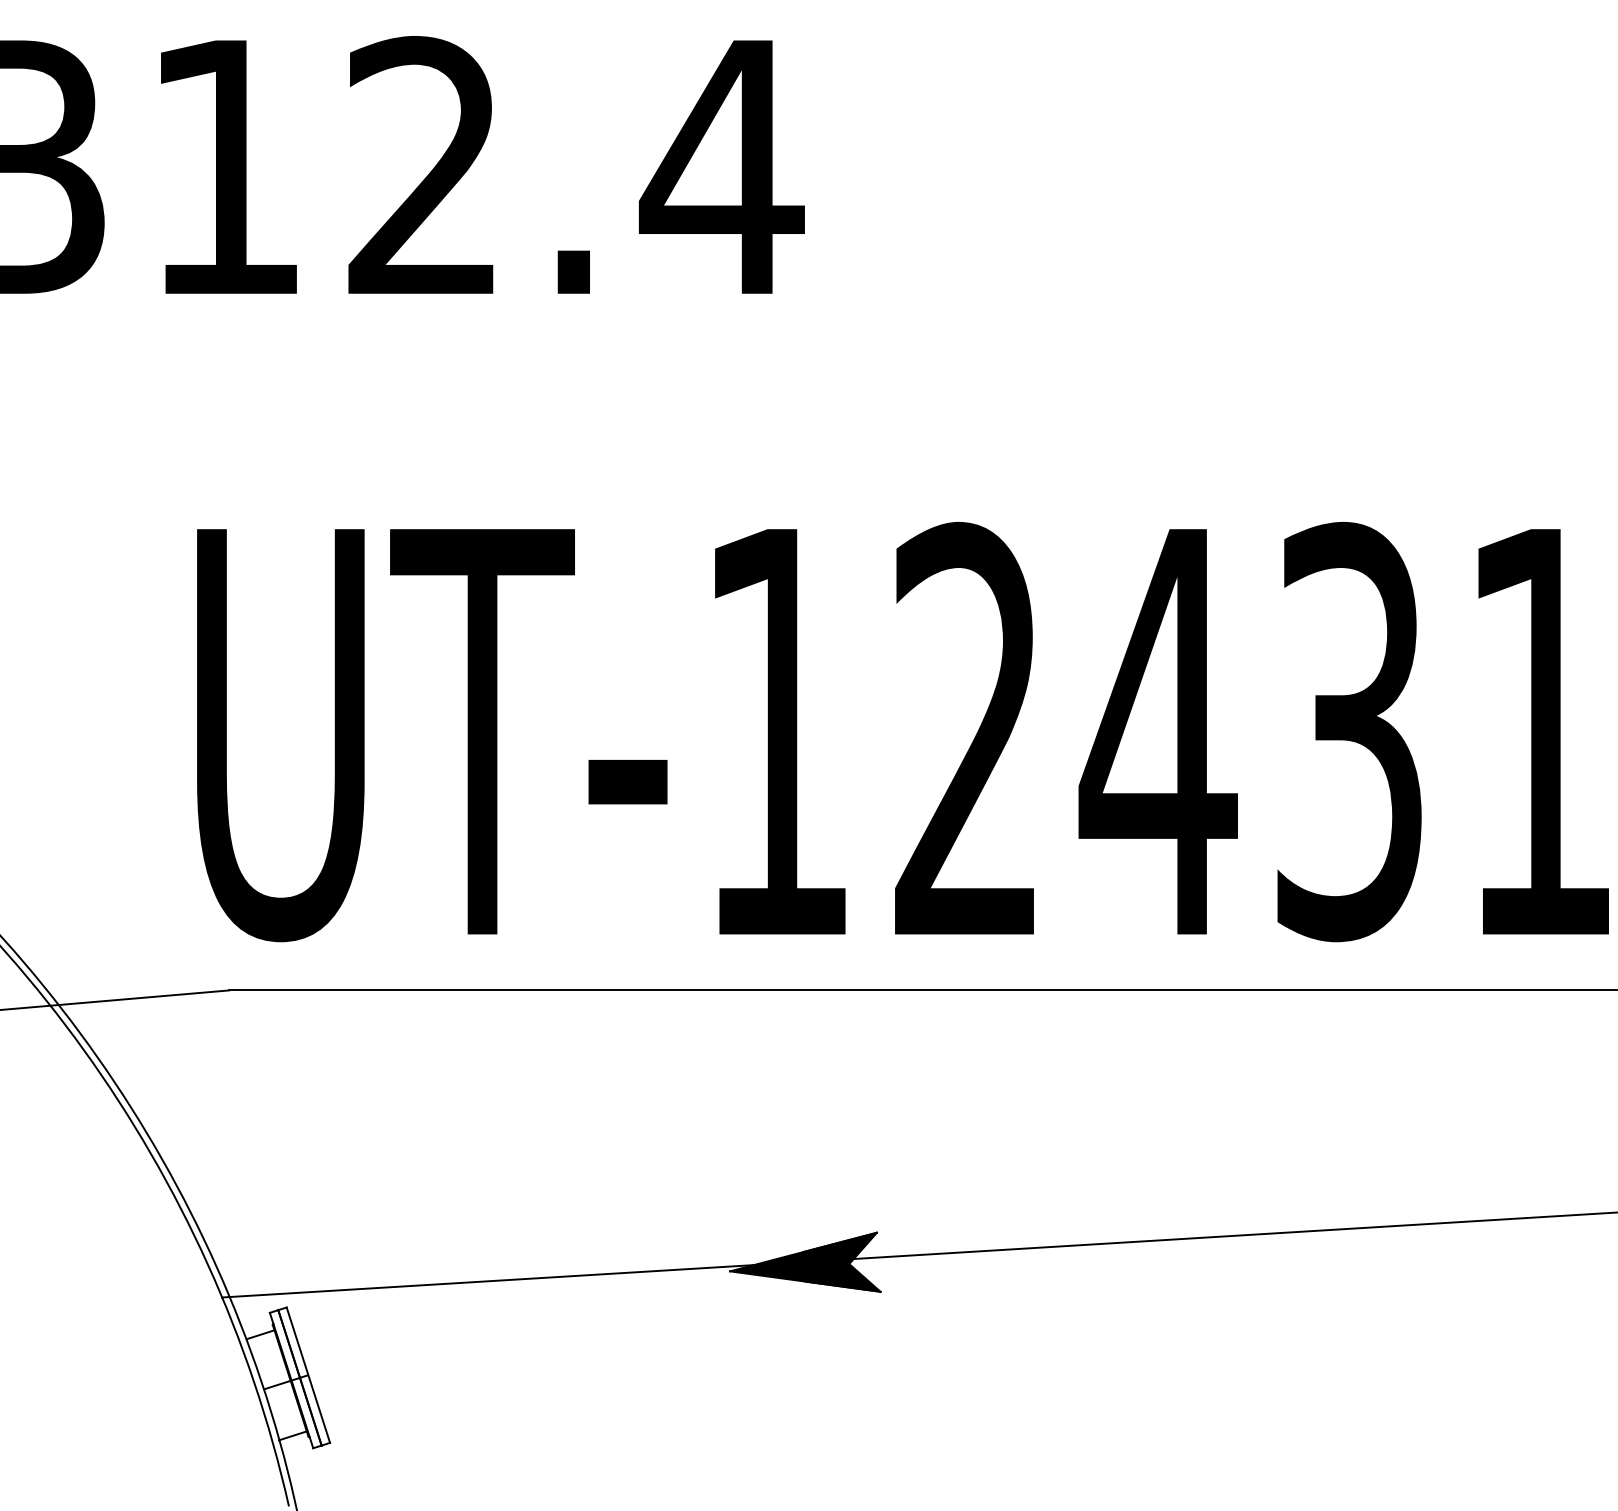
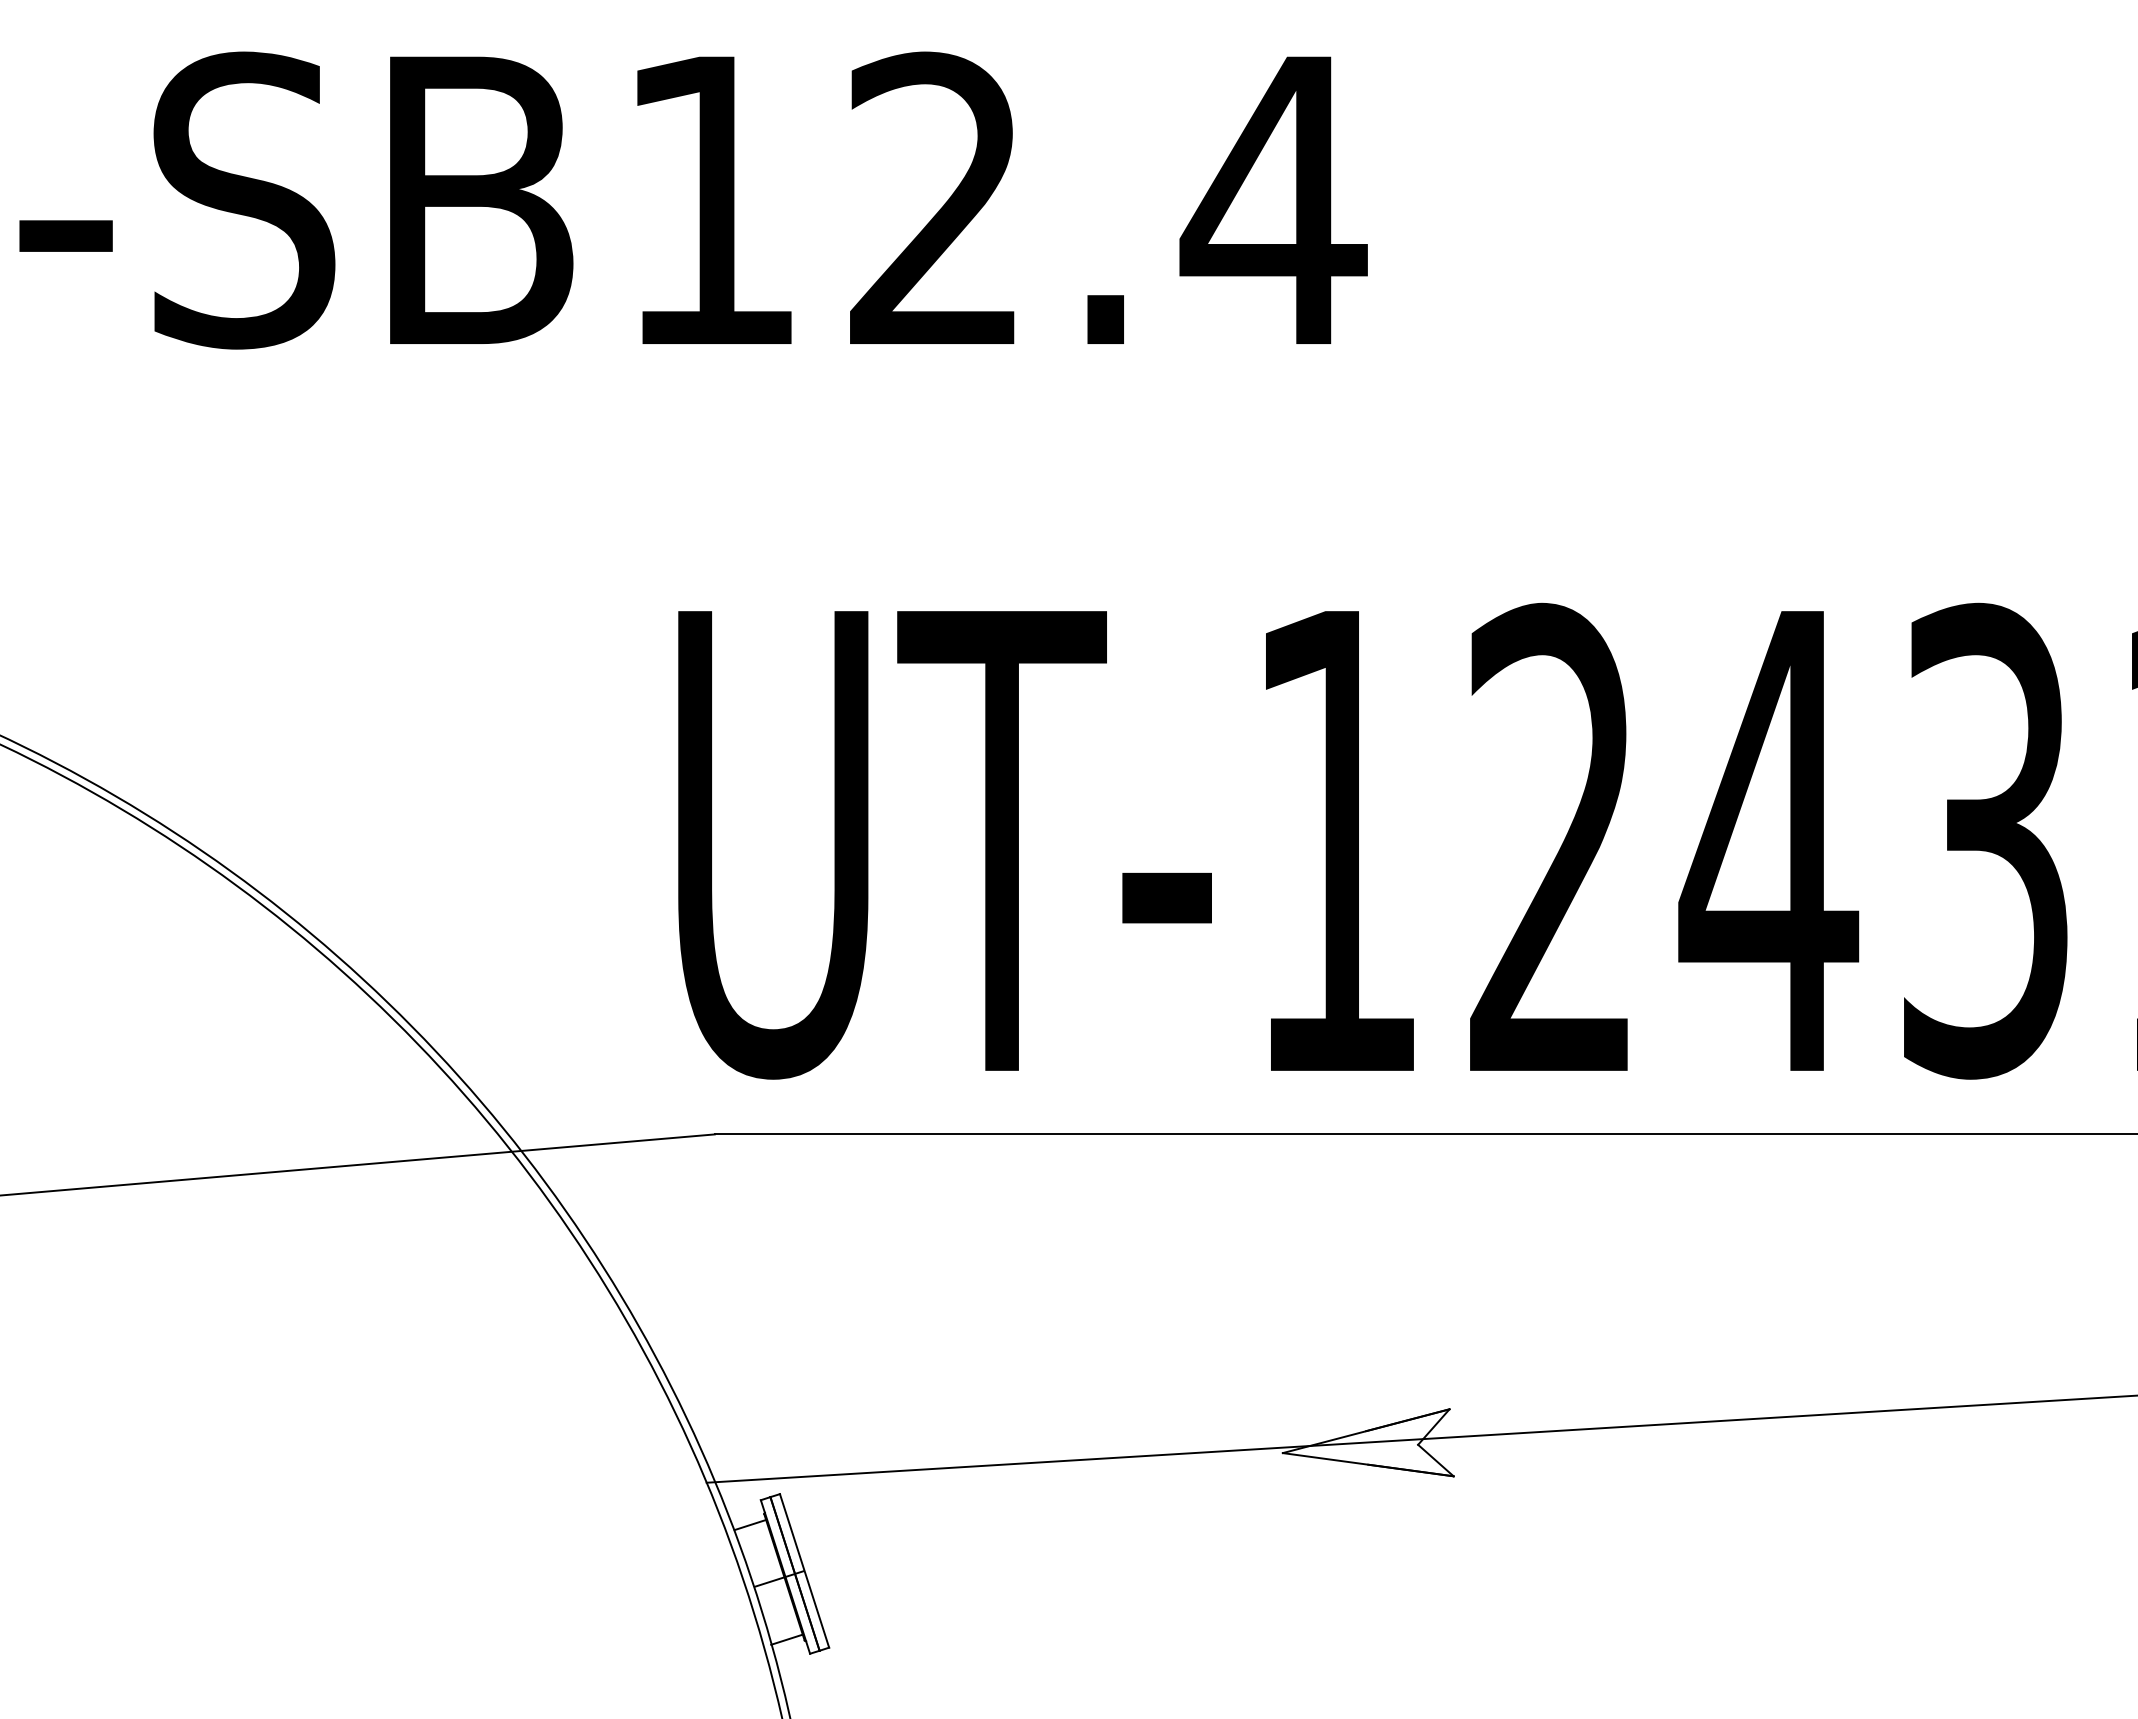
fill: (804, 1262) -> (1367, 1442), removed

